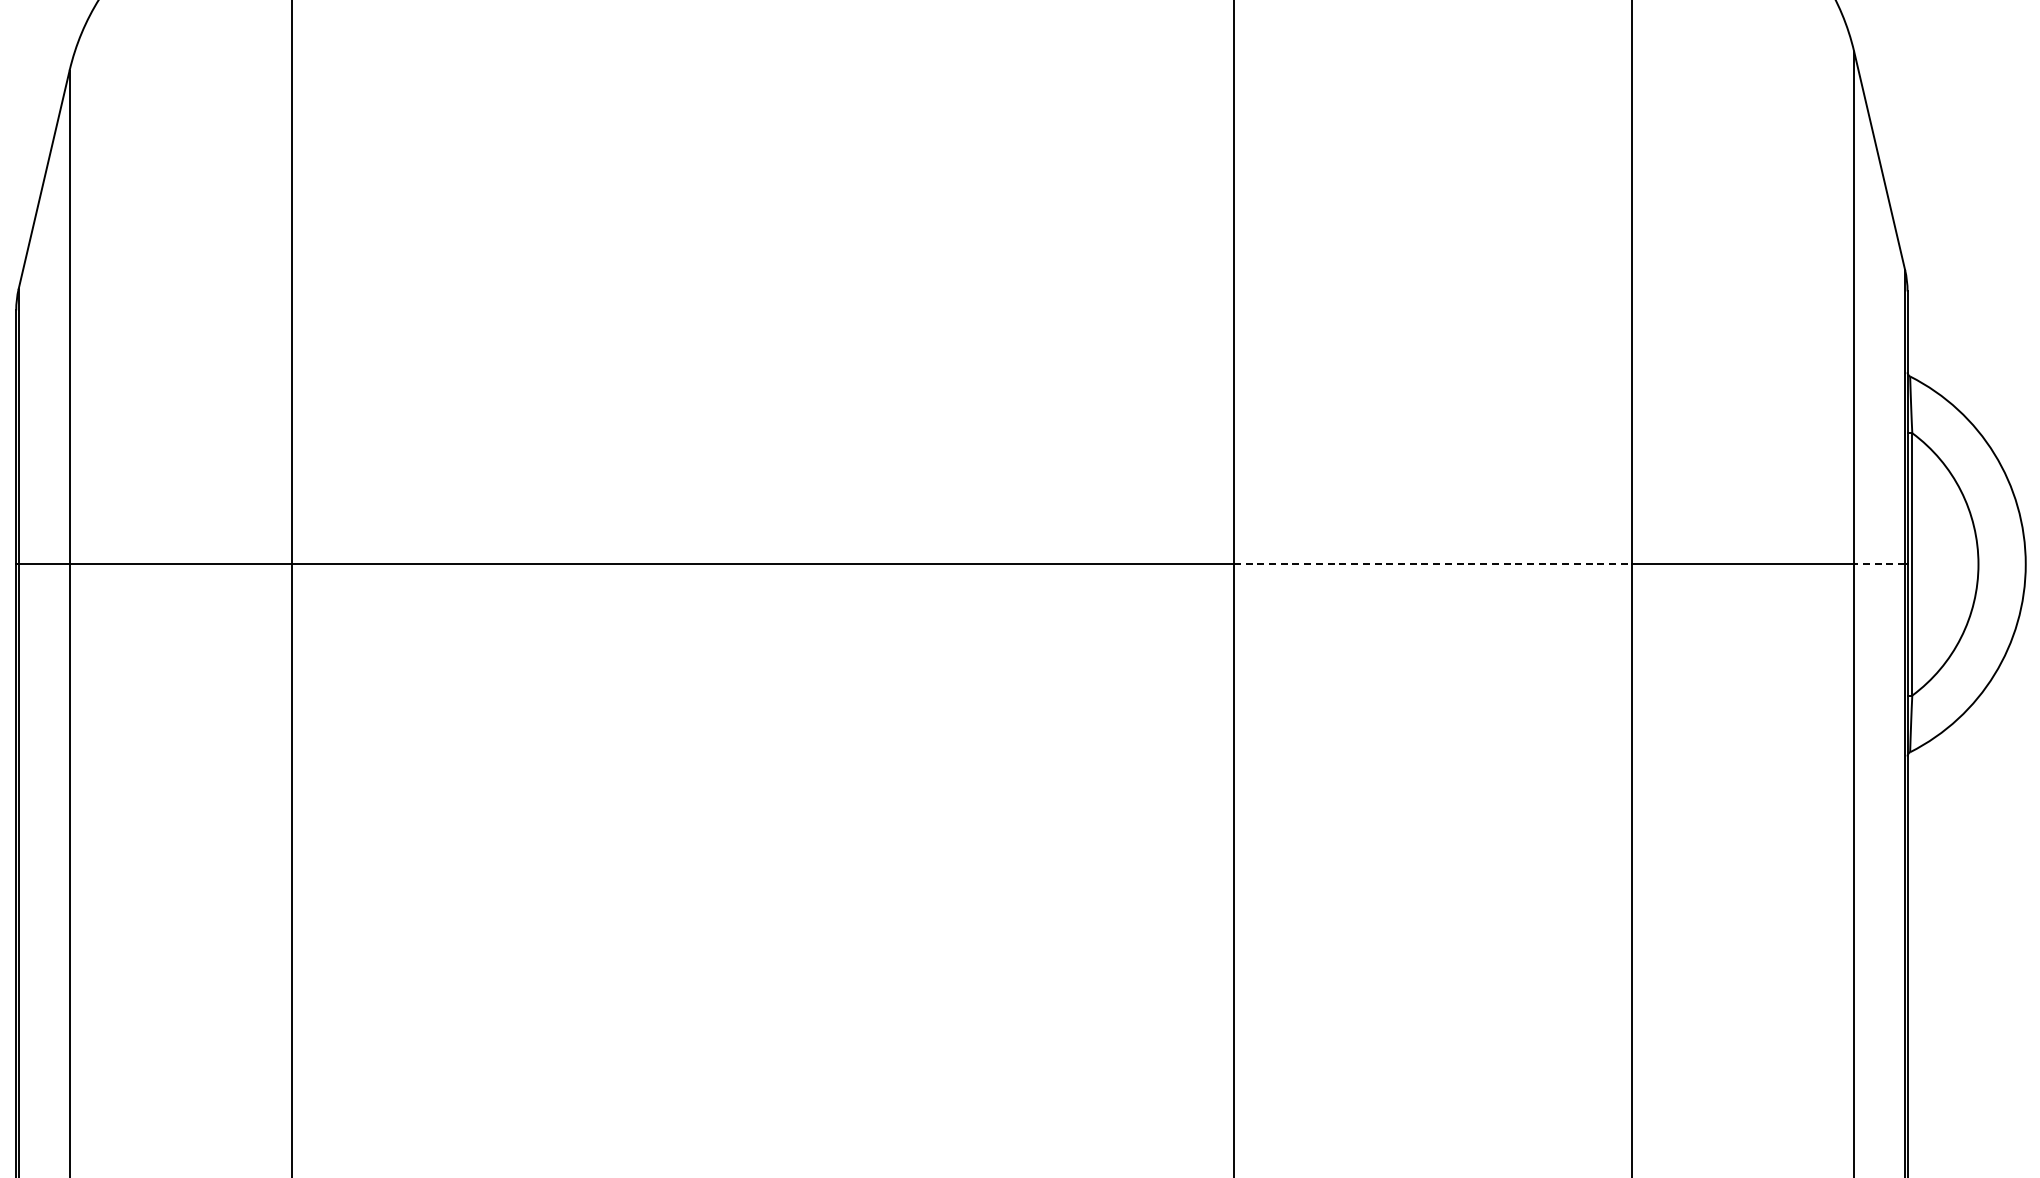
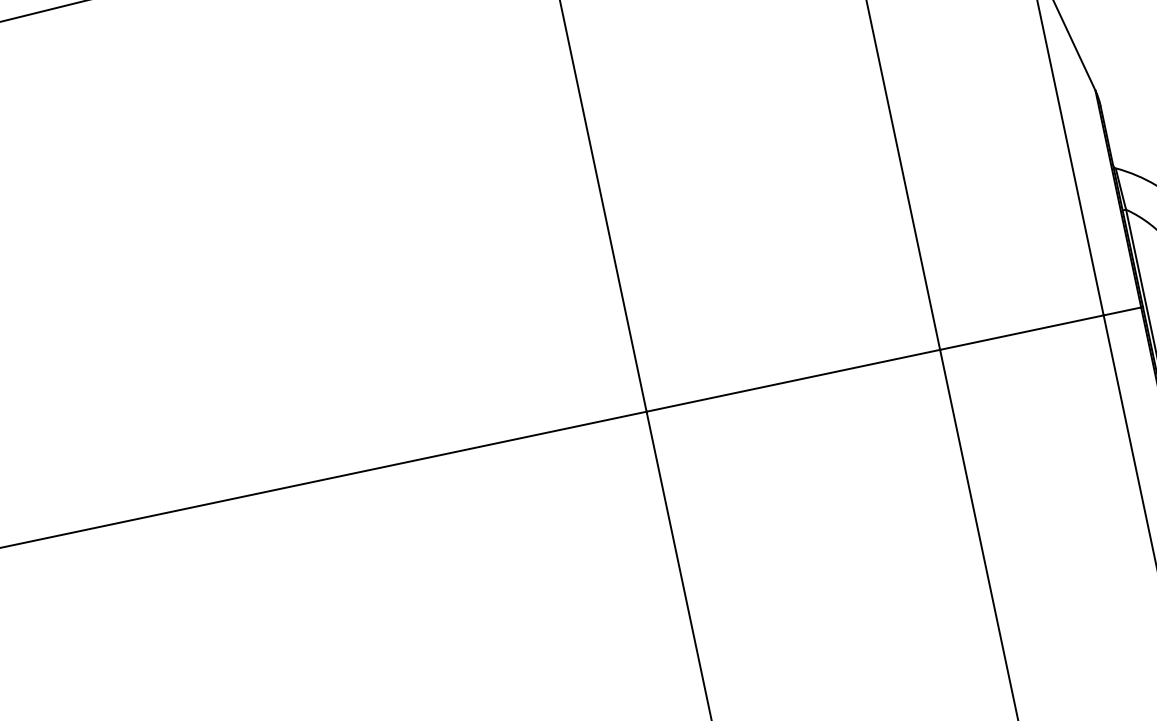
line: (1433, 564) -> (793, 380), dashed -> solid
line: (1879, 564) -> (1122, 311), dashed -> solid

